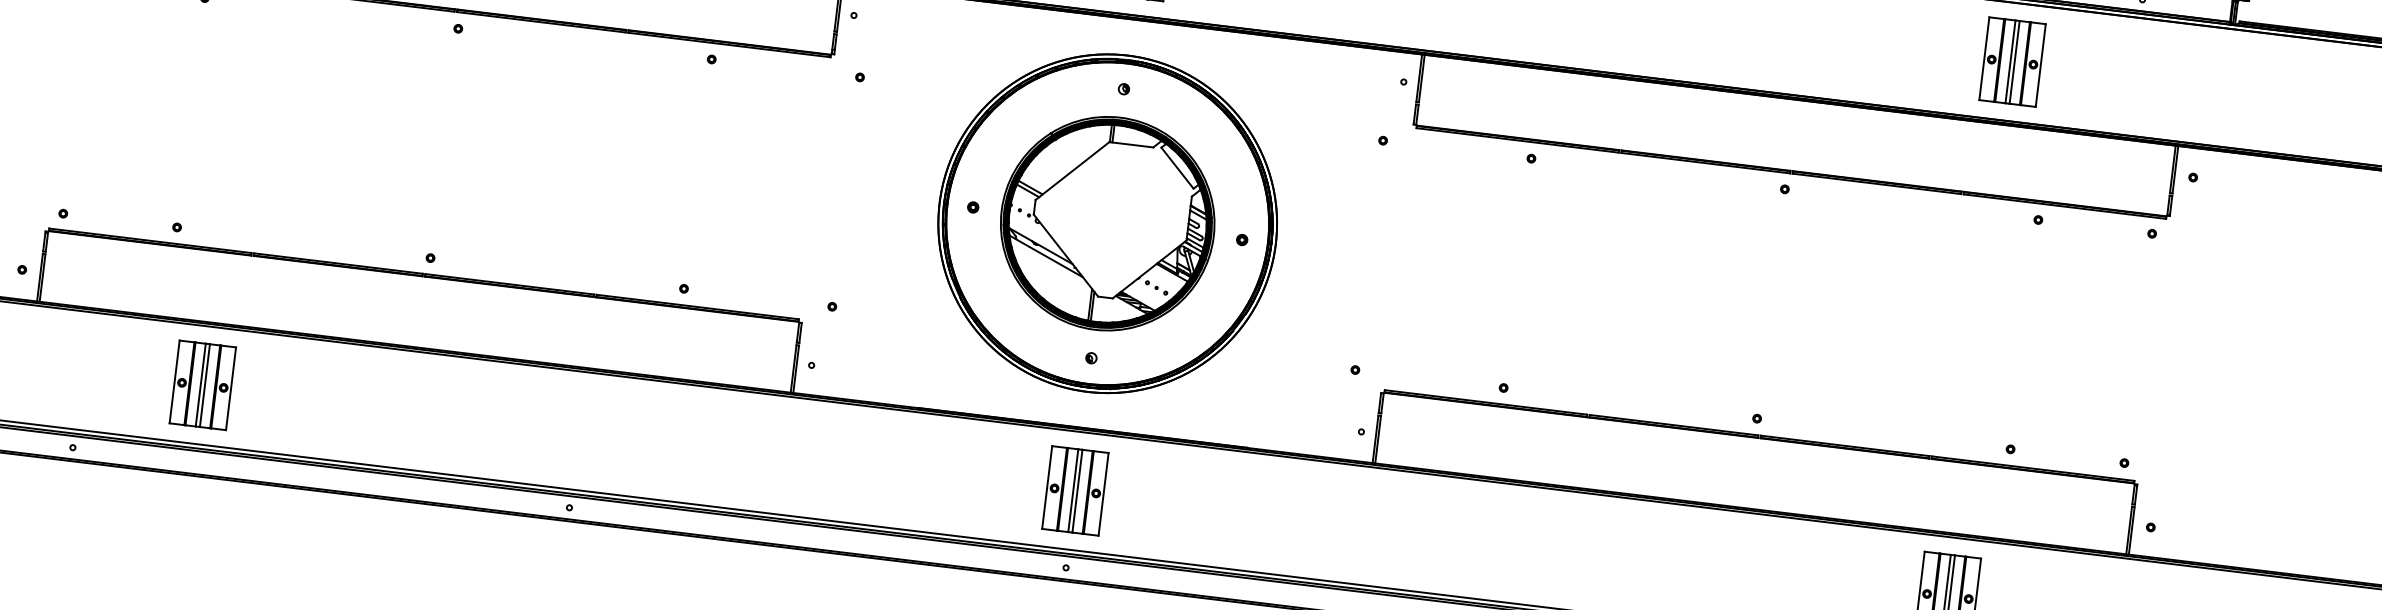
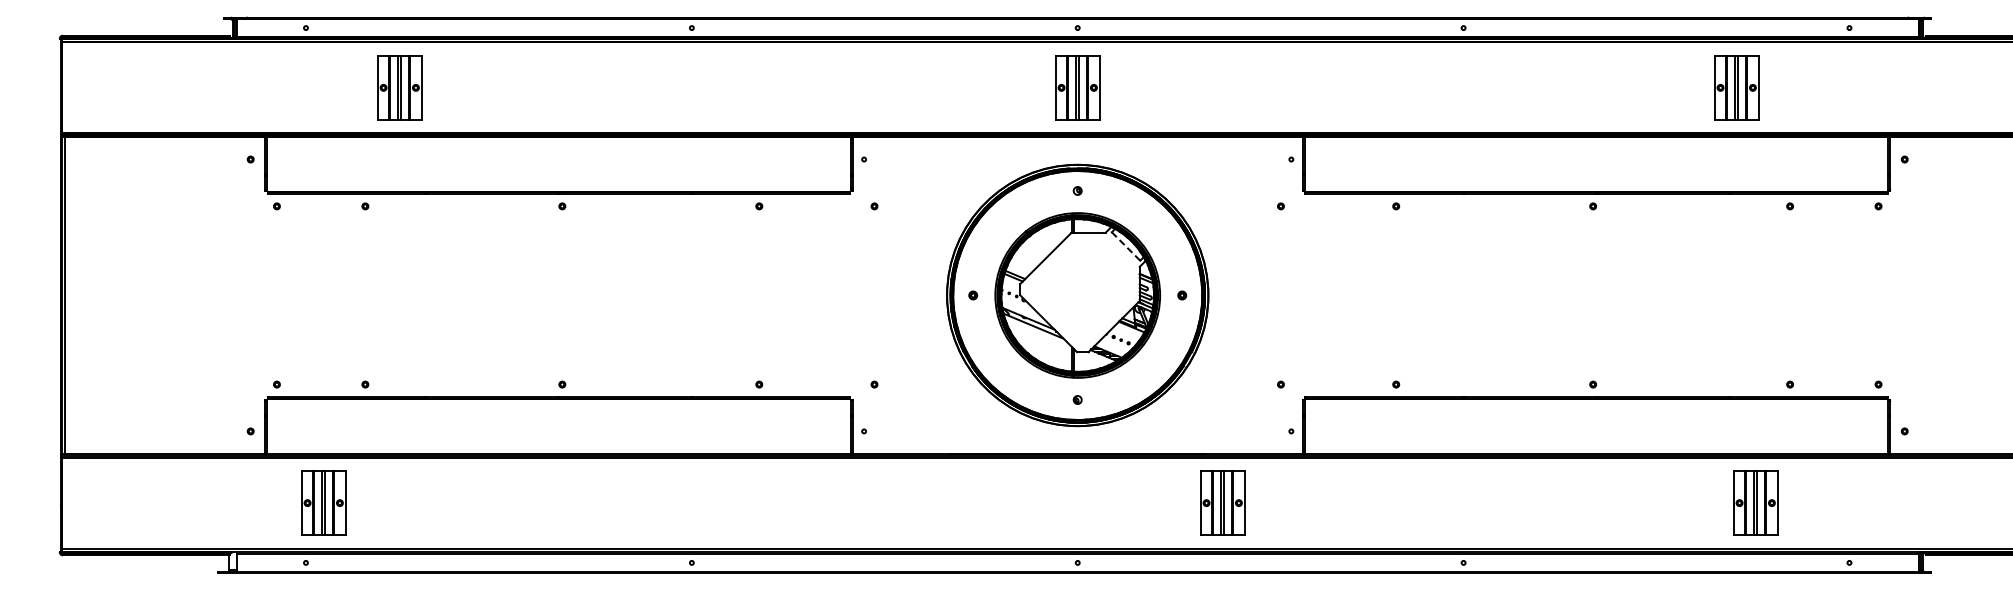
part: (2012, 61) -> (1736, 87), moved
line: (1178, 168) -> (1126, 246), solid -> dashed
part: (202, 384) -> (323, 502), moved
part: (1075, 490) -> (1222, 502), moved

